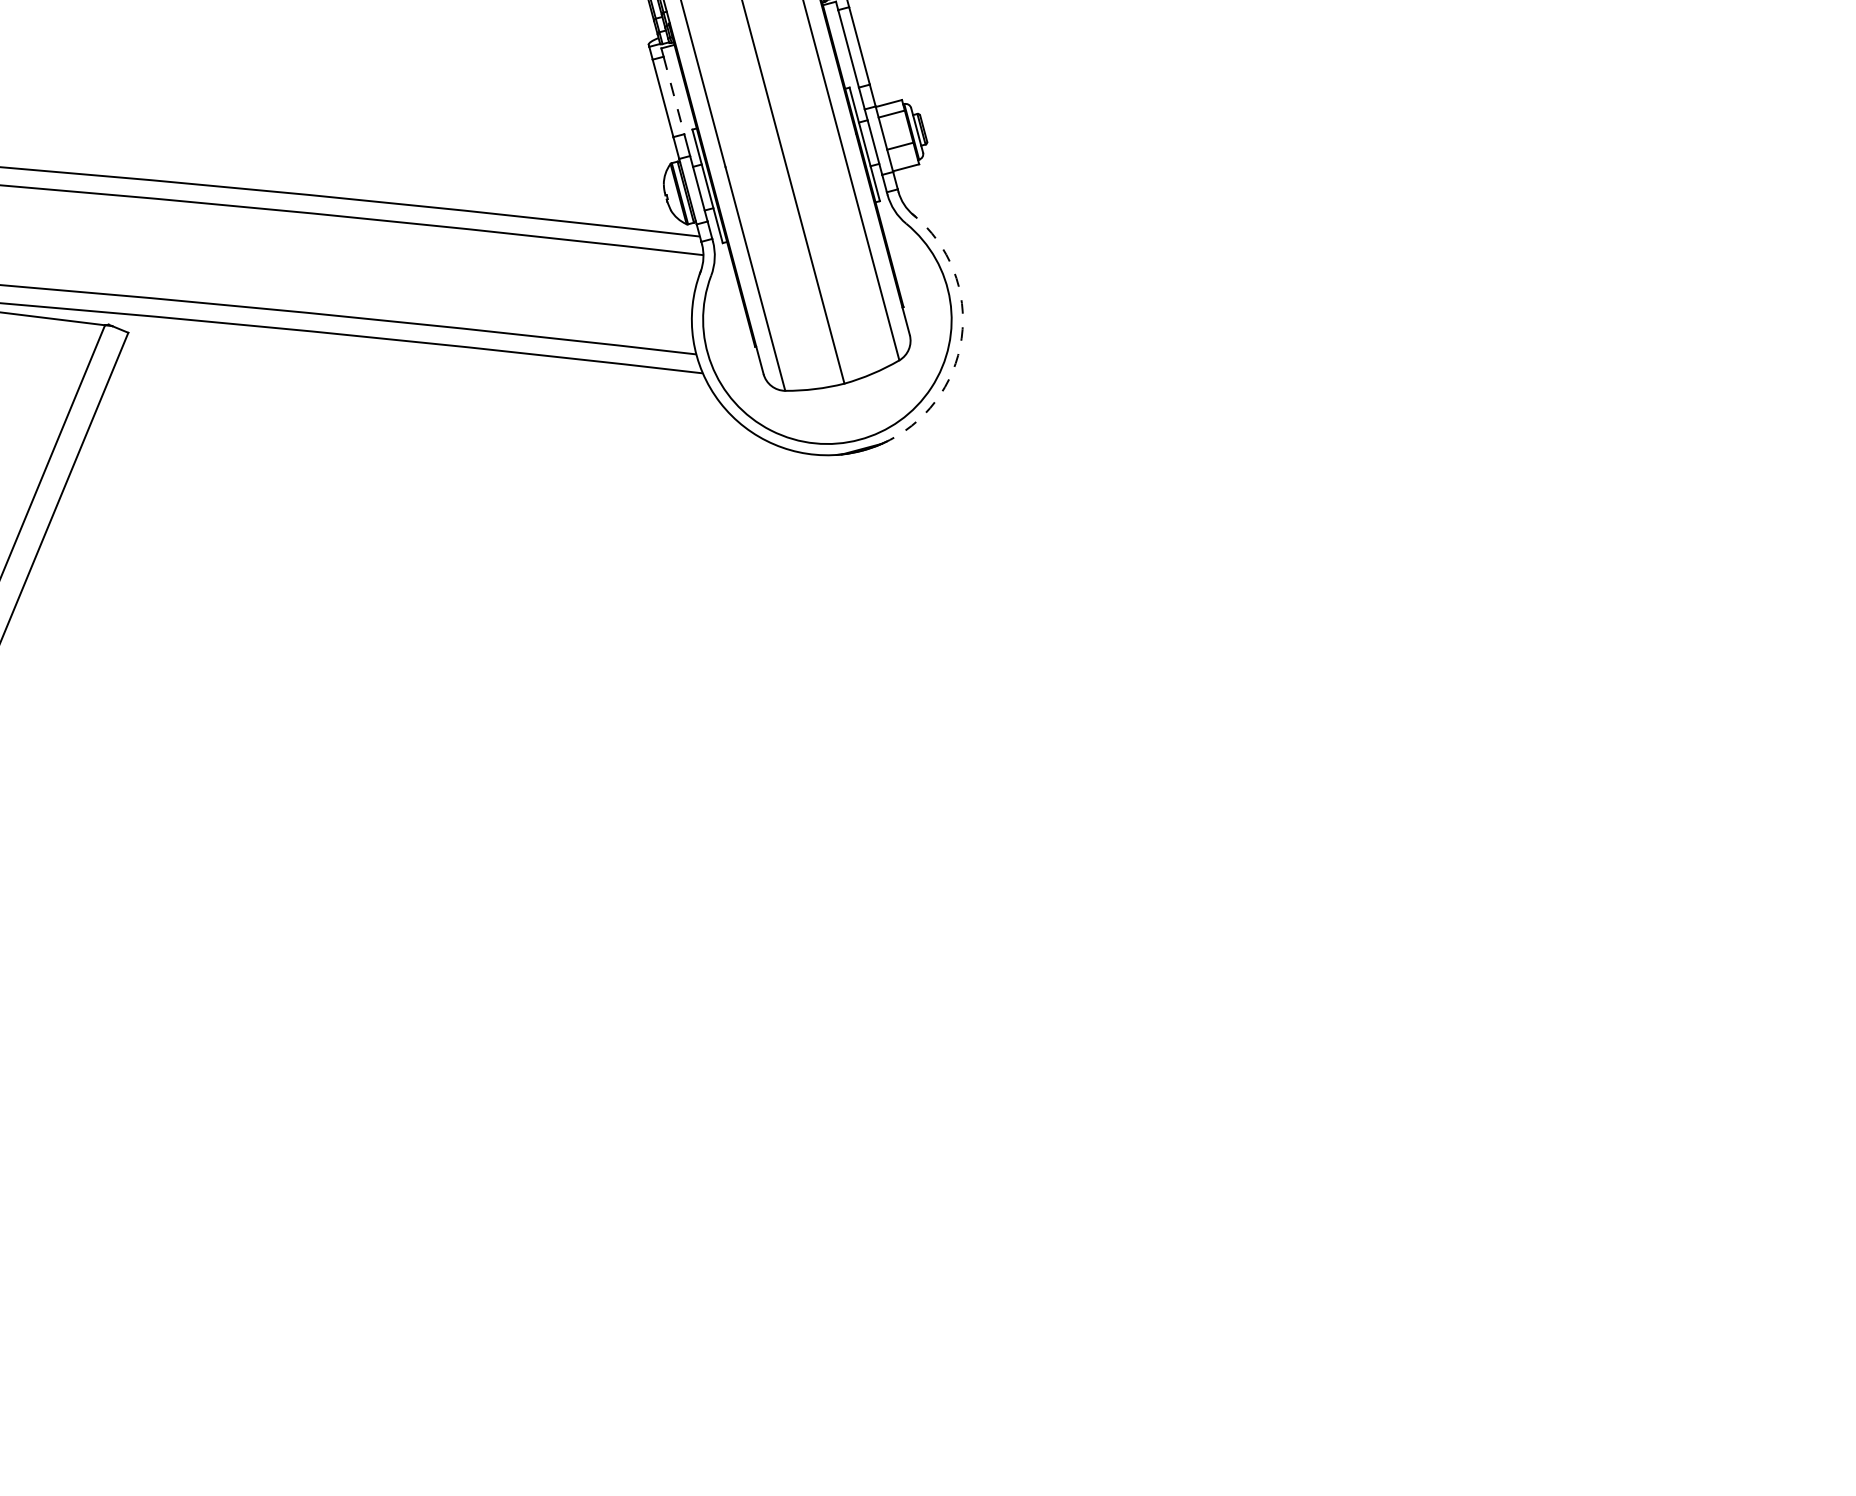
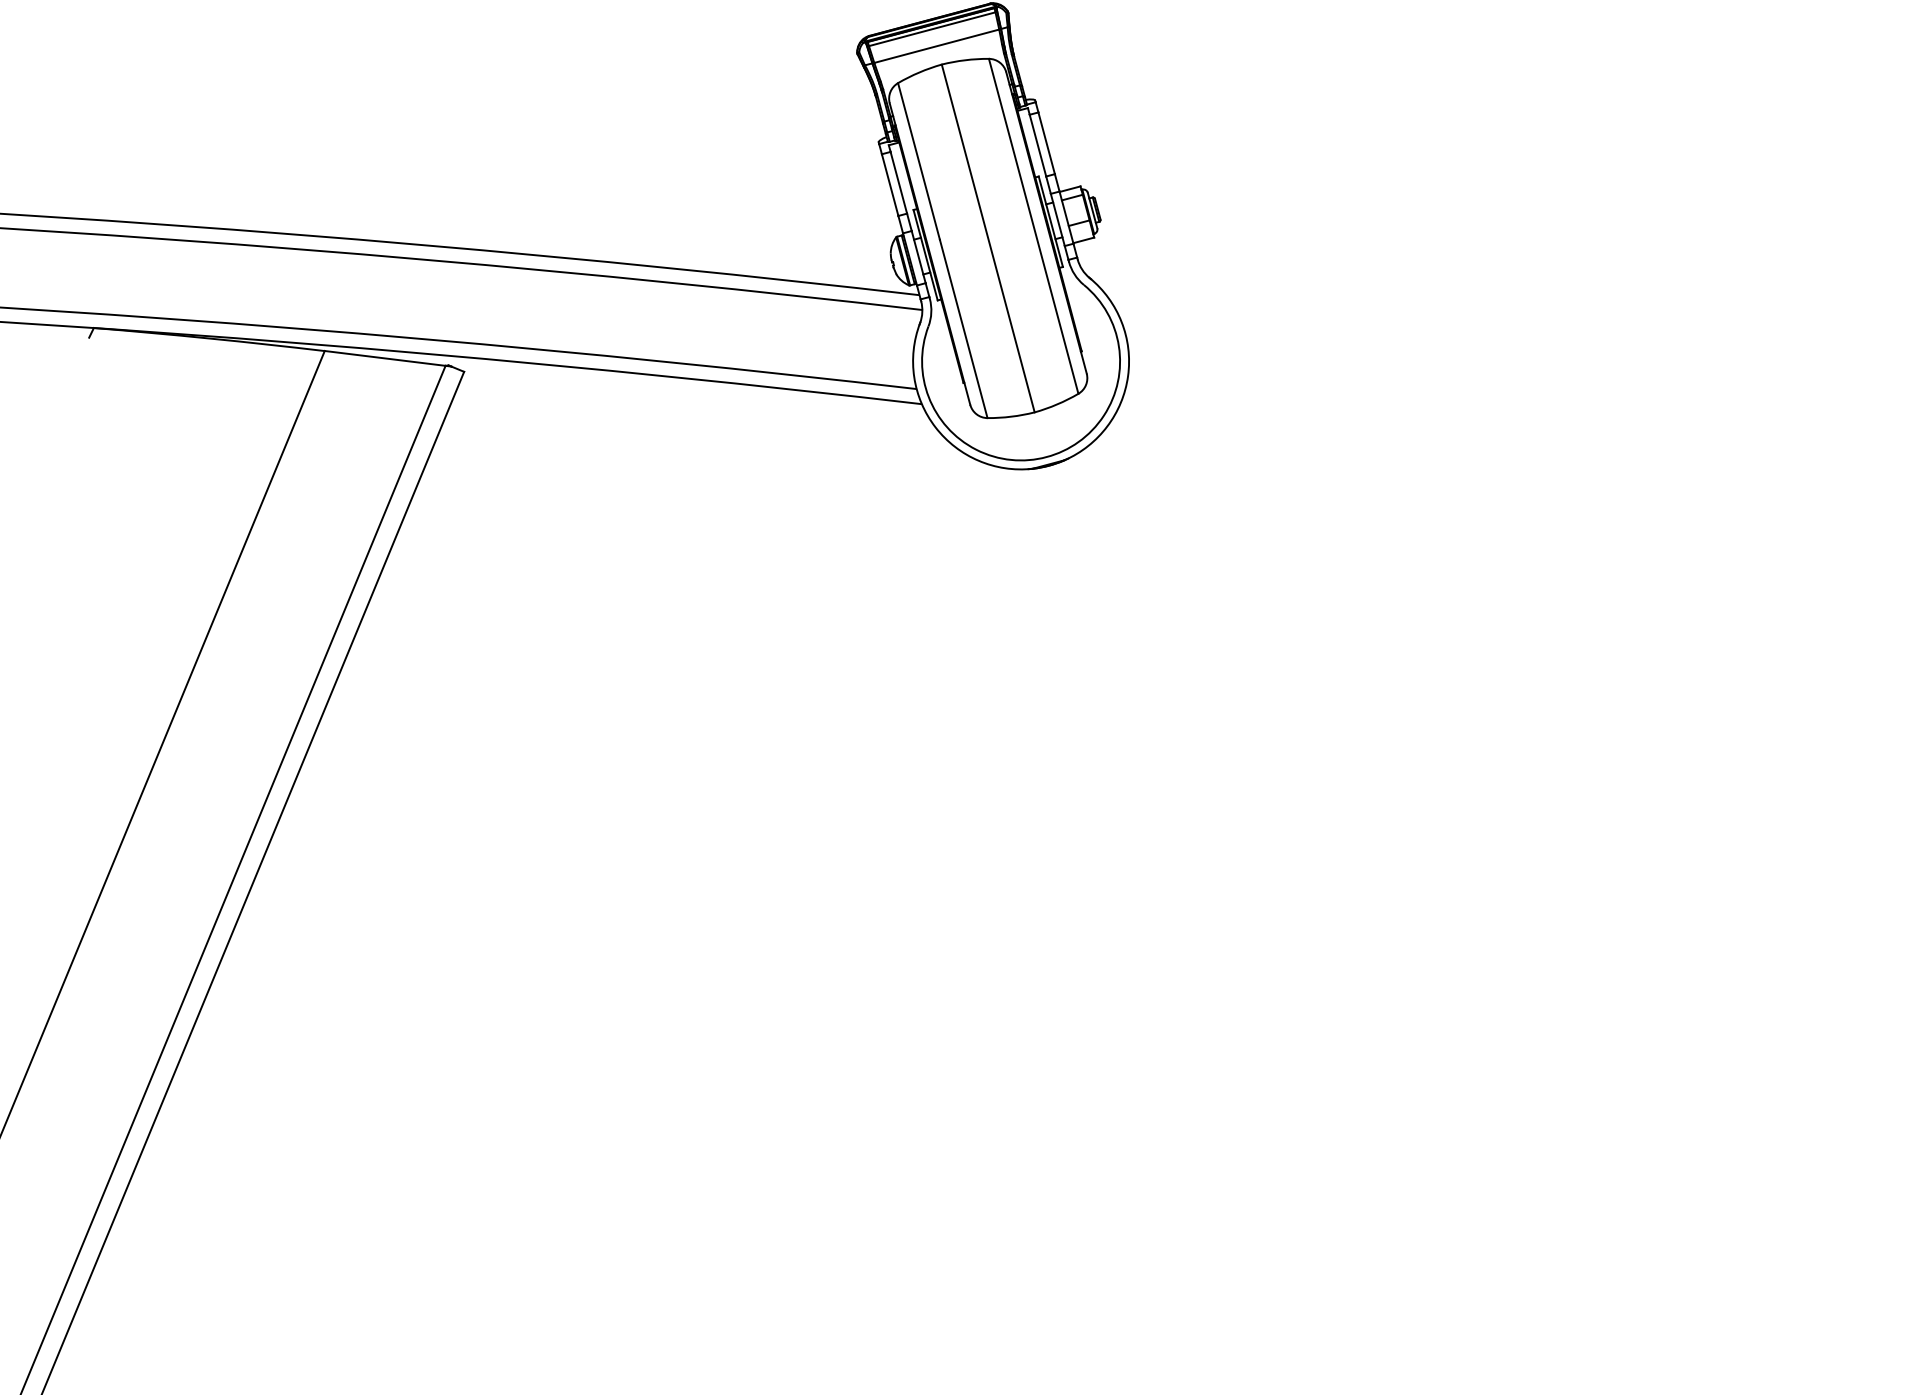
line: (673, 95) -> (898, 182), dashed -> solid
arc: (962, 338) -> (1128, 376), dashed -> solid

